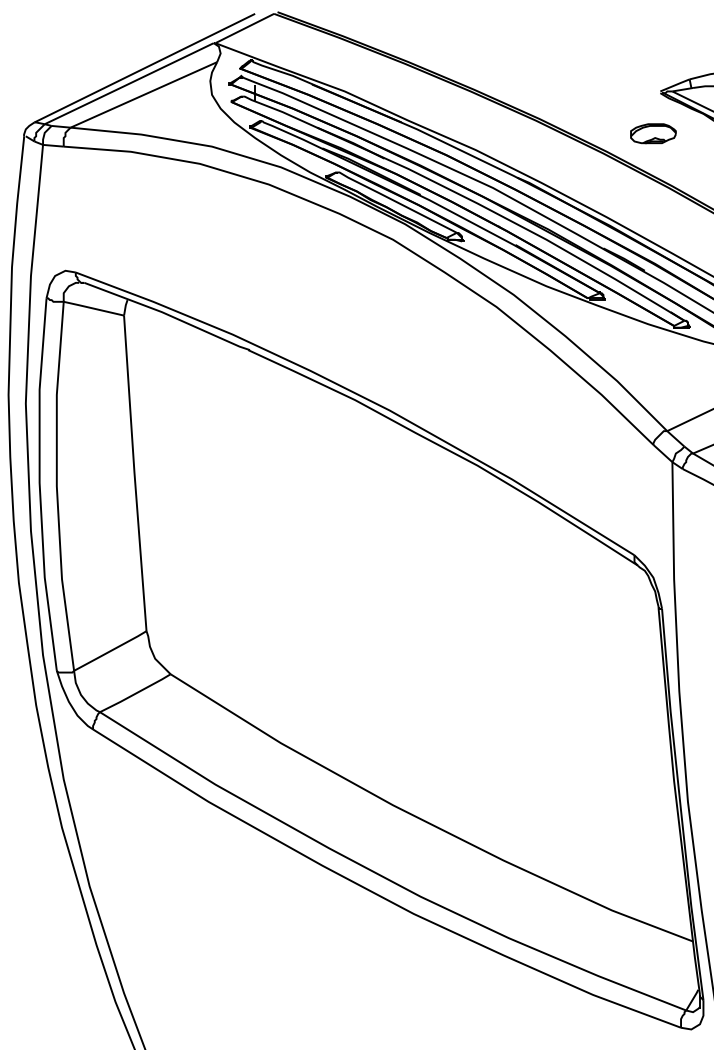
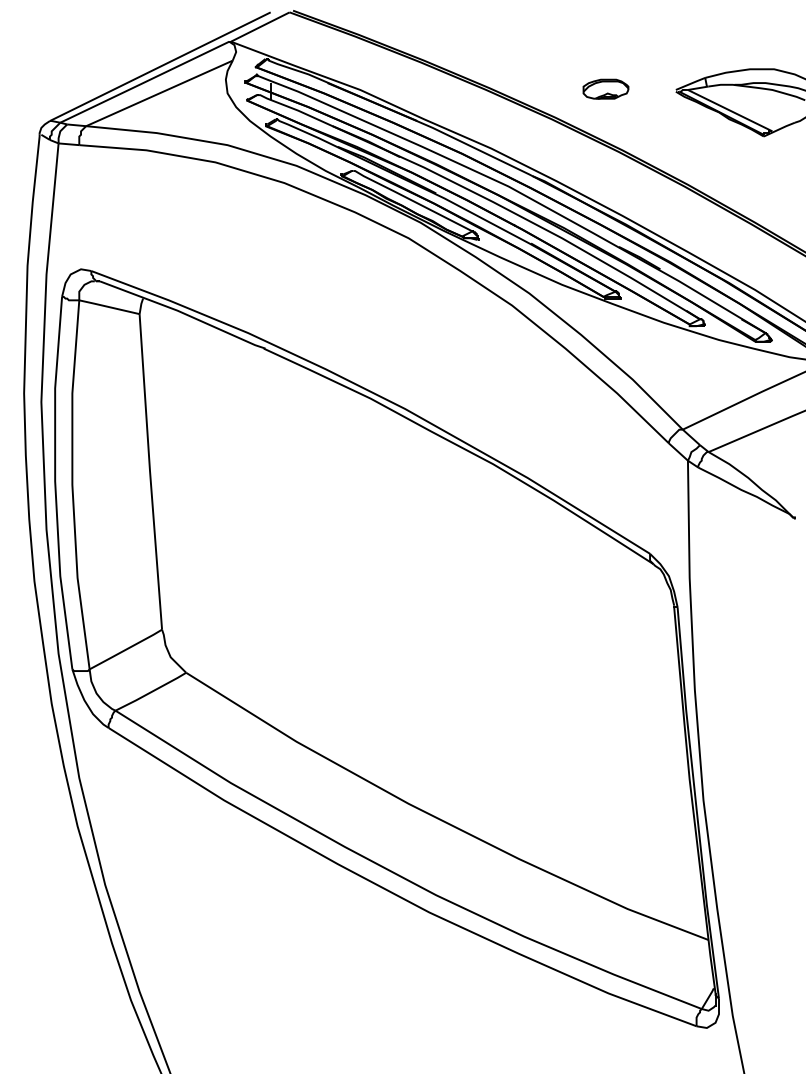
part: (652, 132) -> (605, 88), moved

